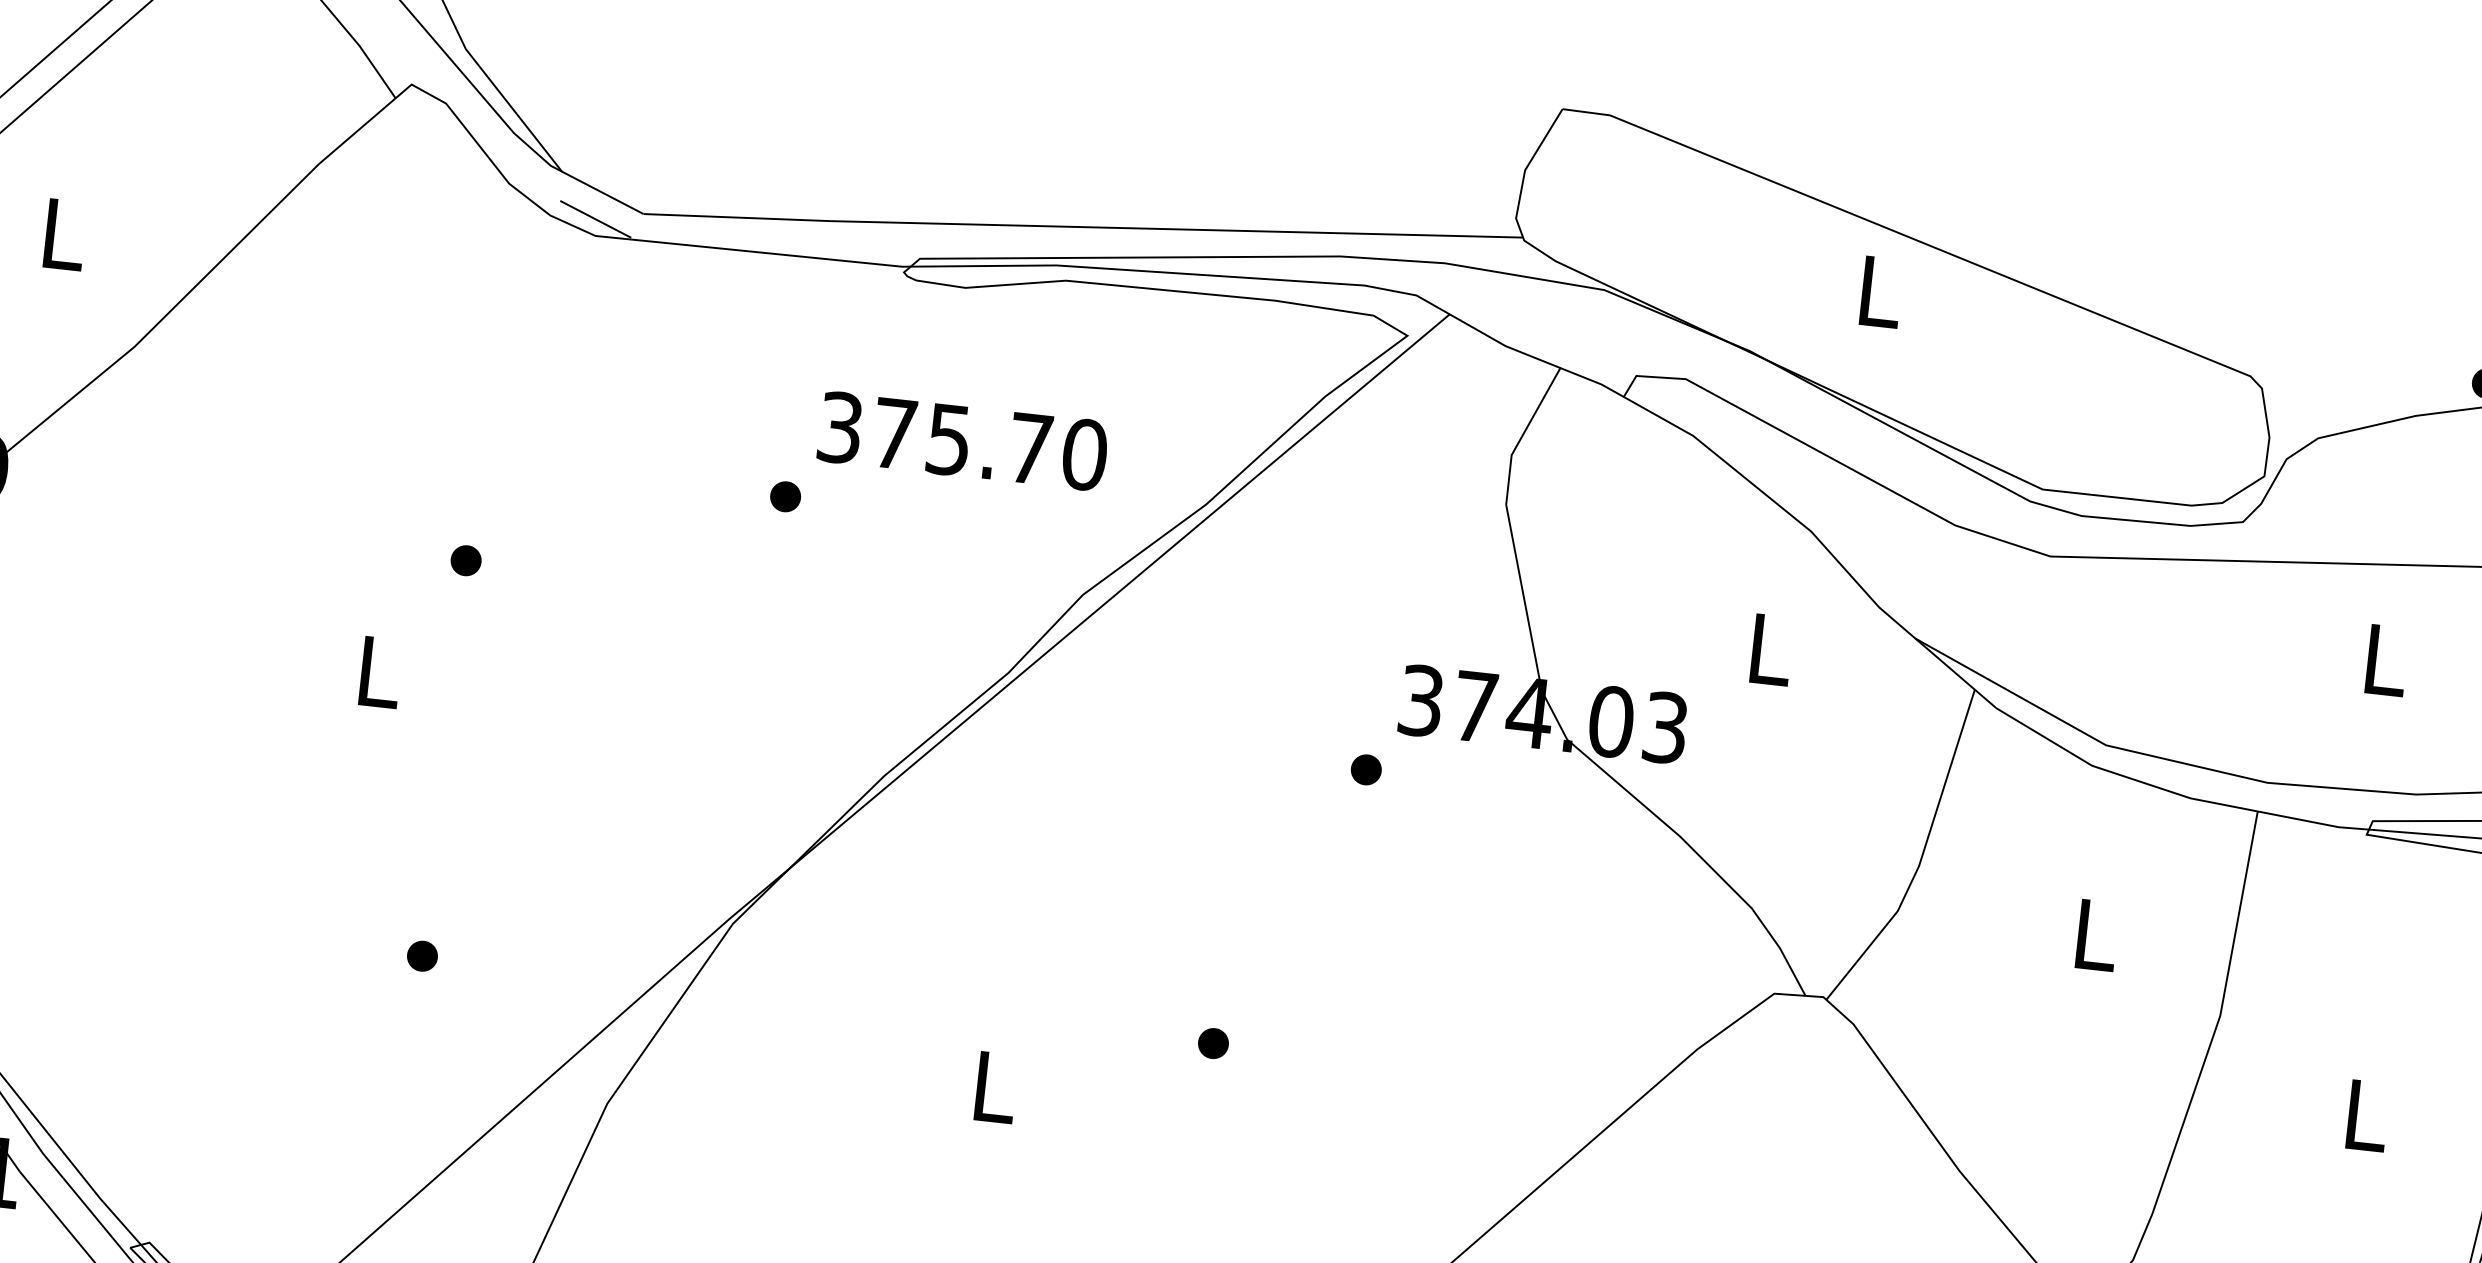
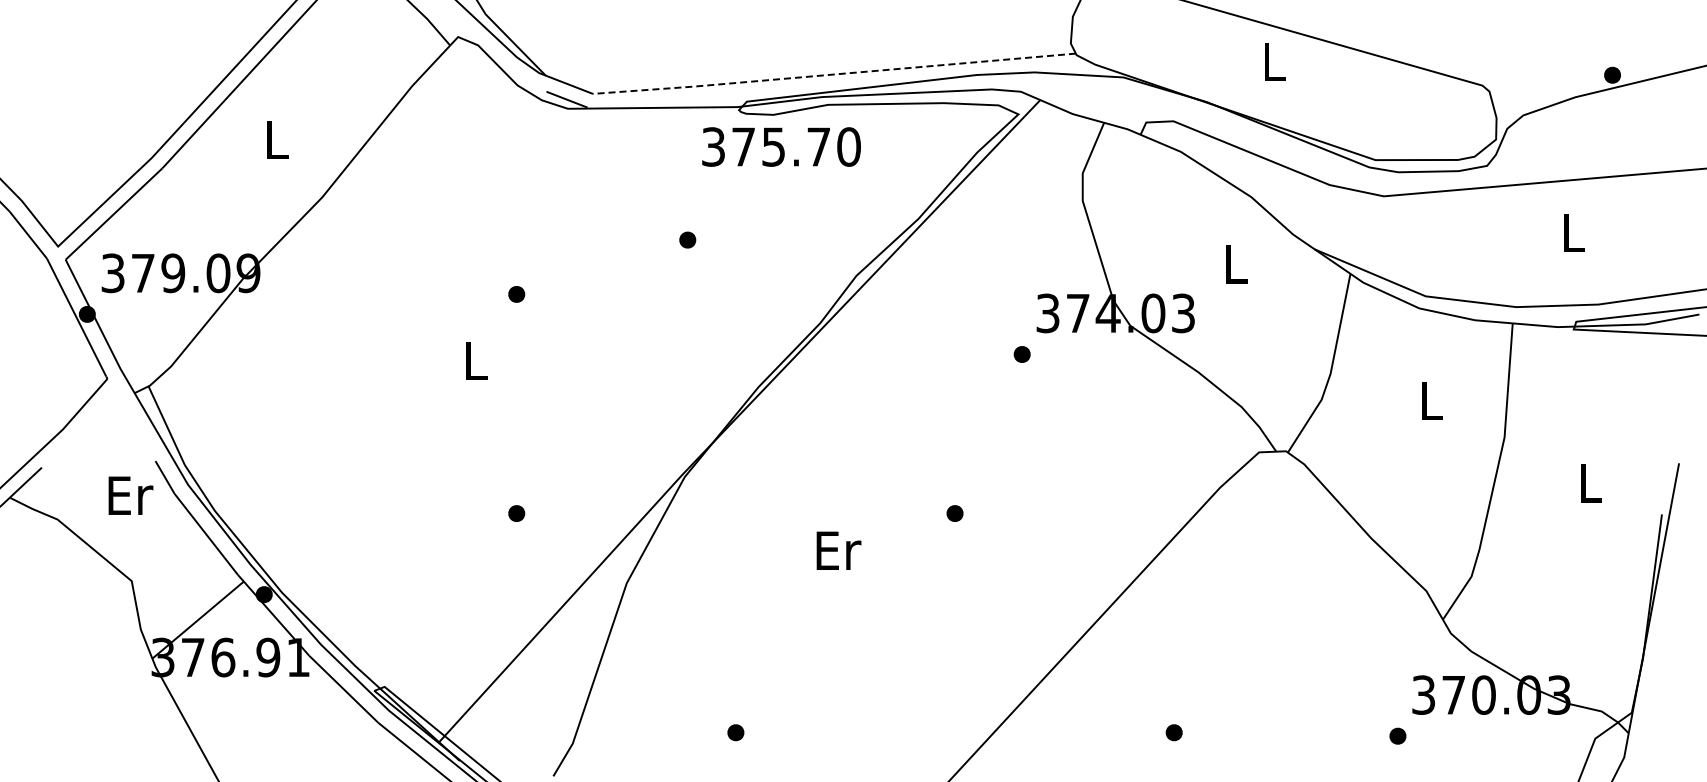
line: (1081, 226) -> (833, 74), solid -> dashed
text: (963, 440) -> (781, 146), moved
text: (995, 1086) -> (838, 550), L -> Er

